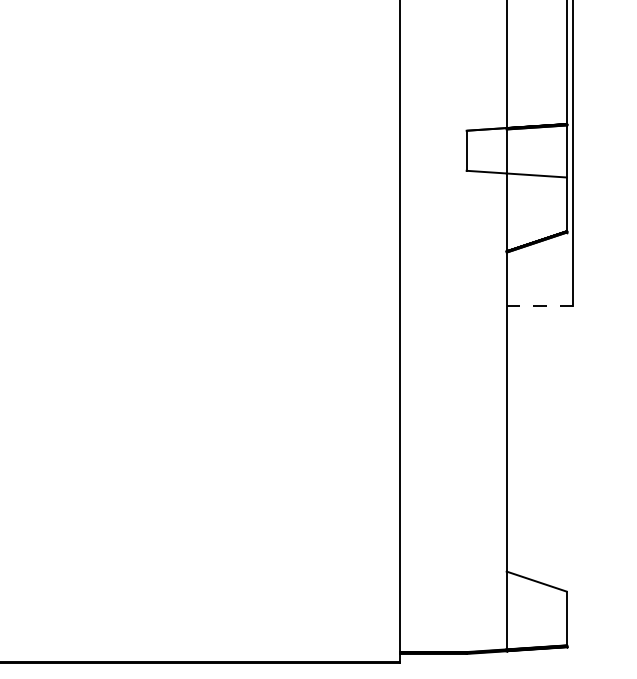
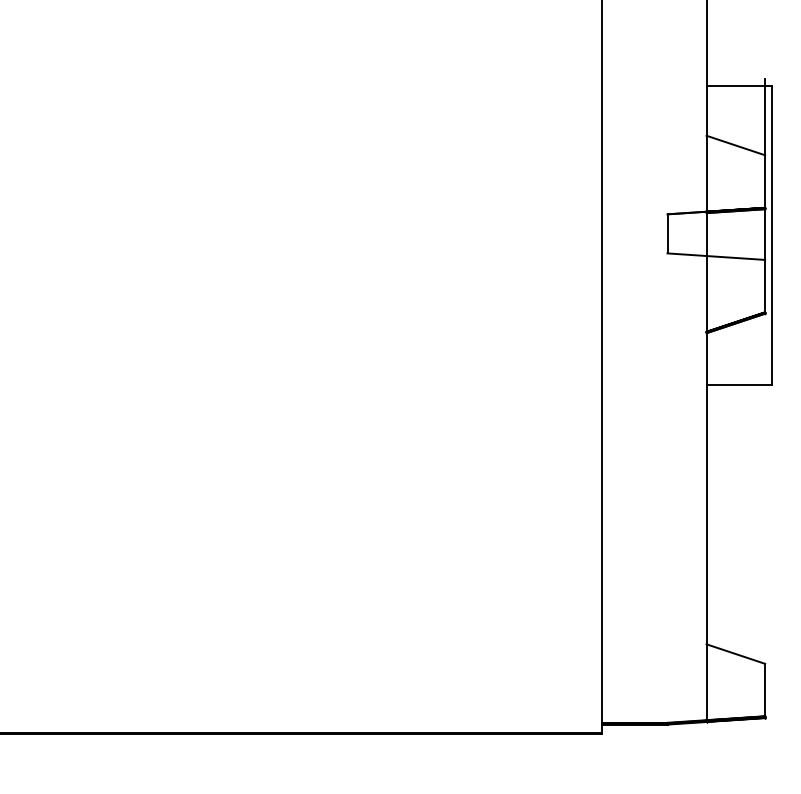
line: (536, 60) -> (735, 145), added
line: (540, 305) -> (739, 384), dashed -> solid

